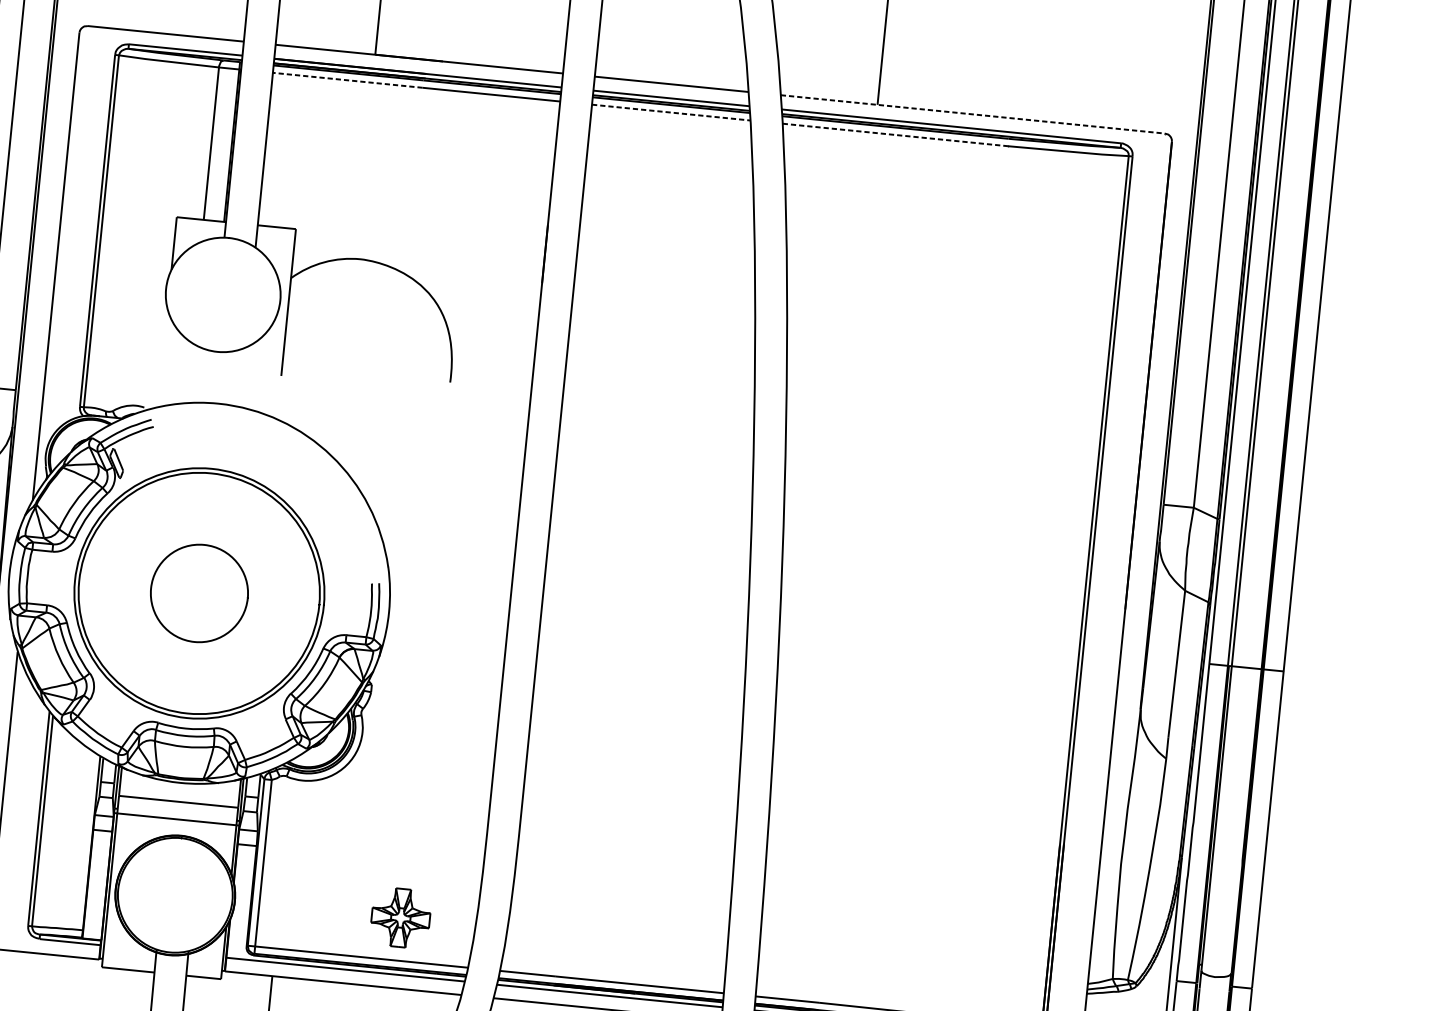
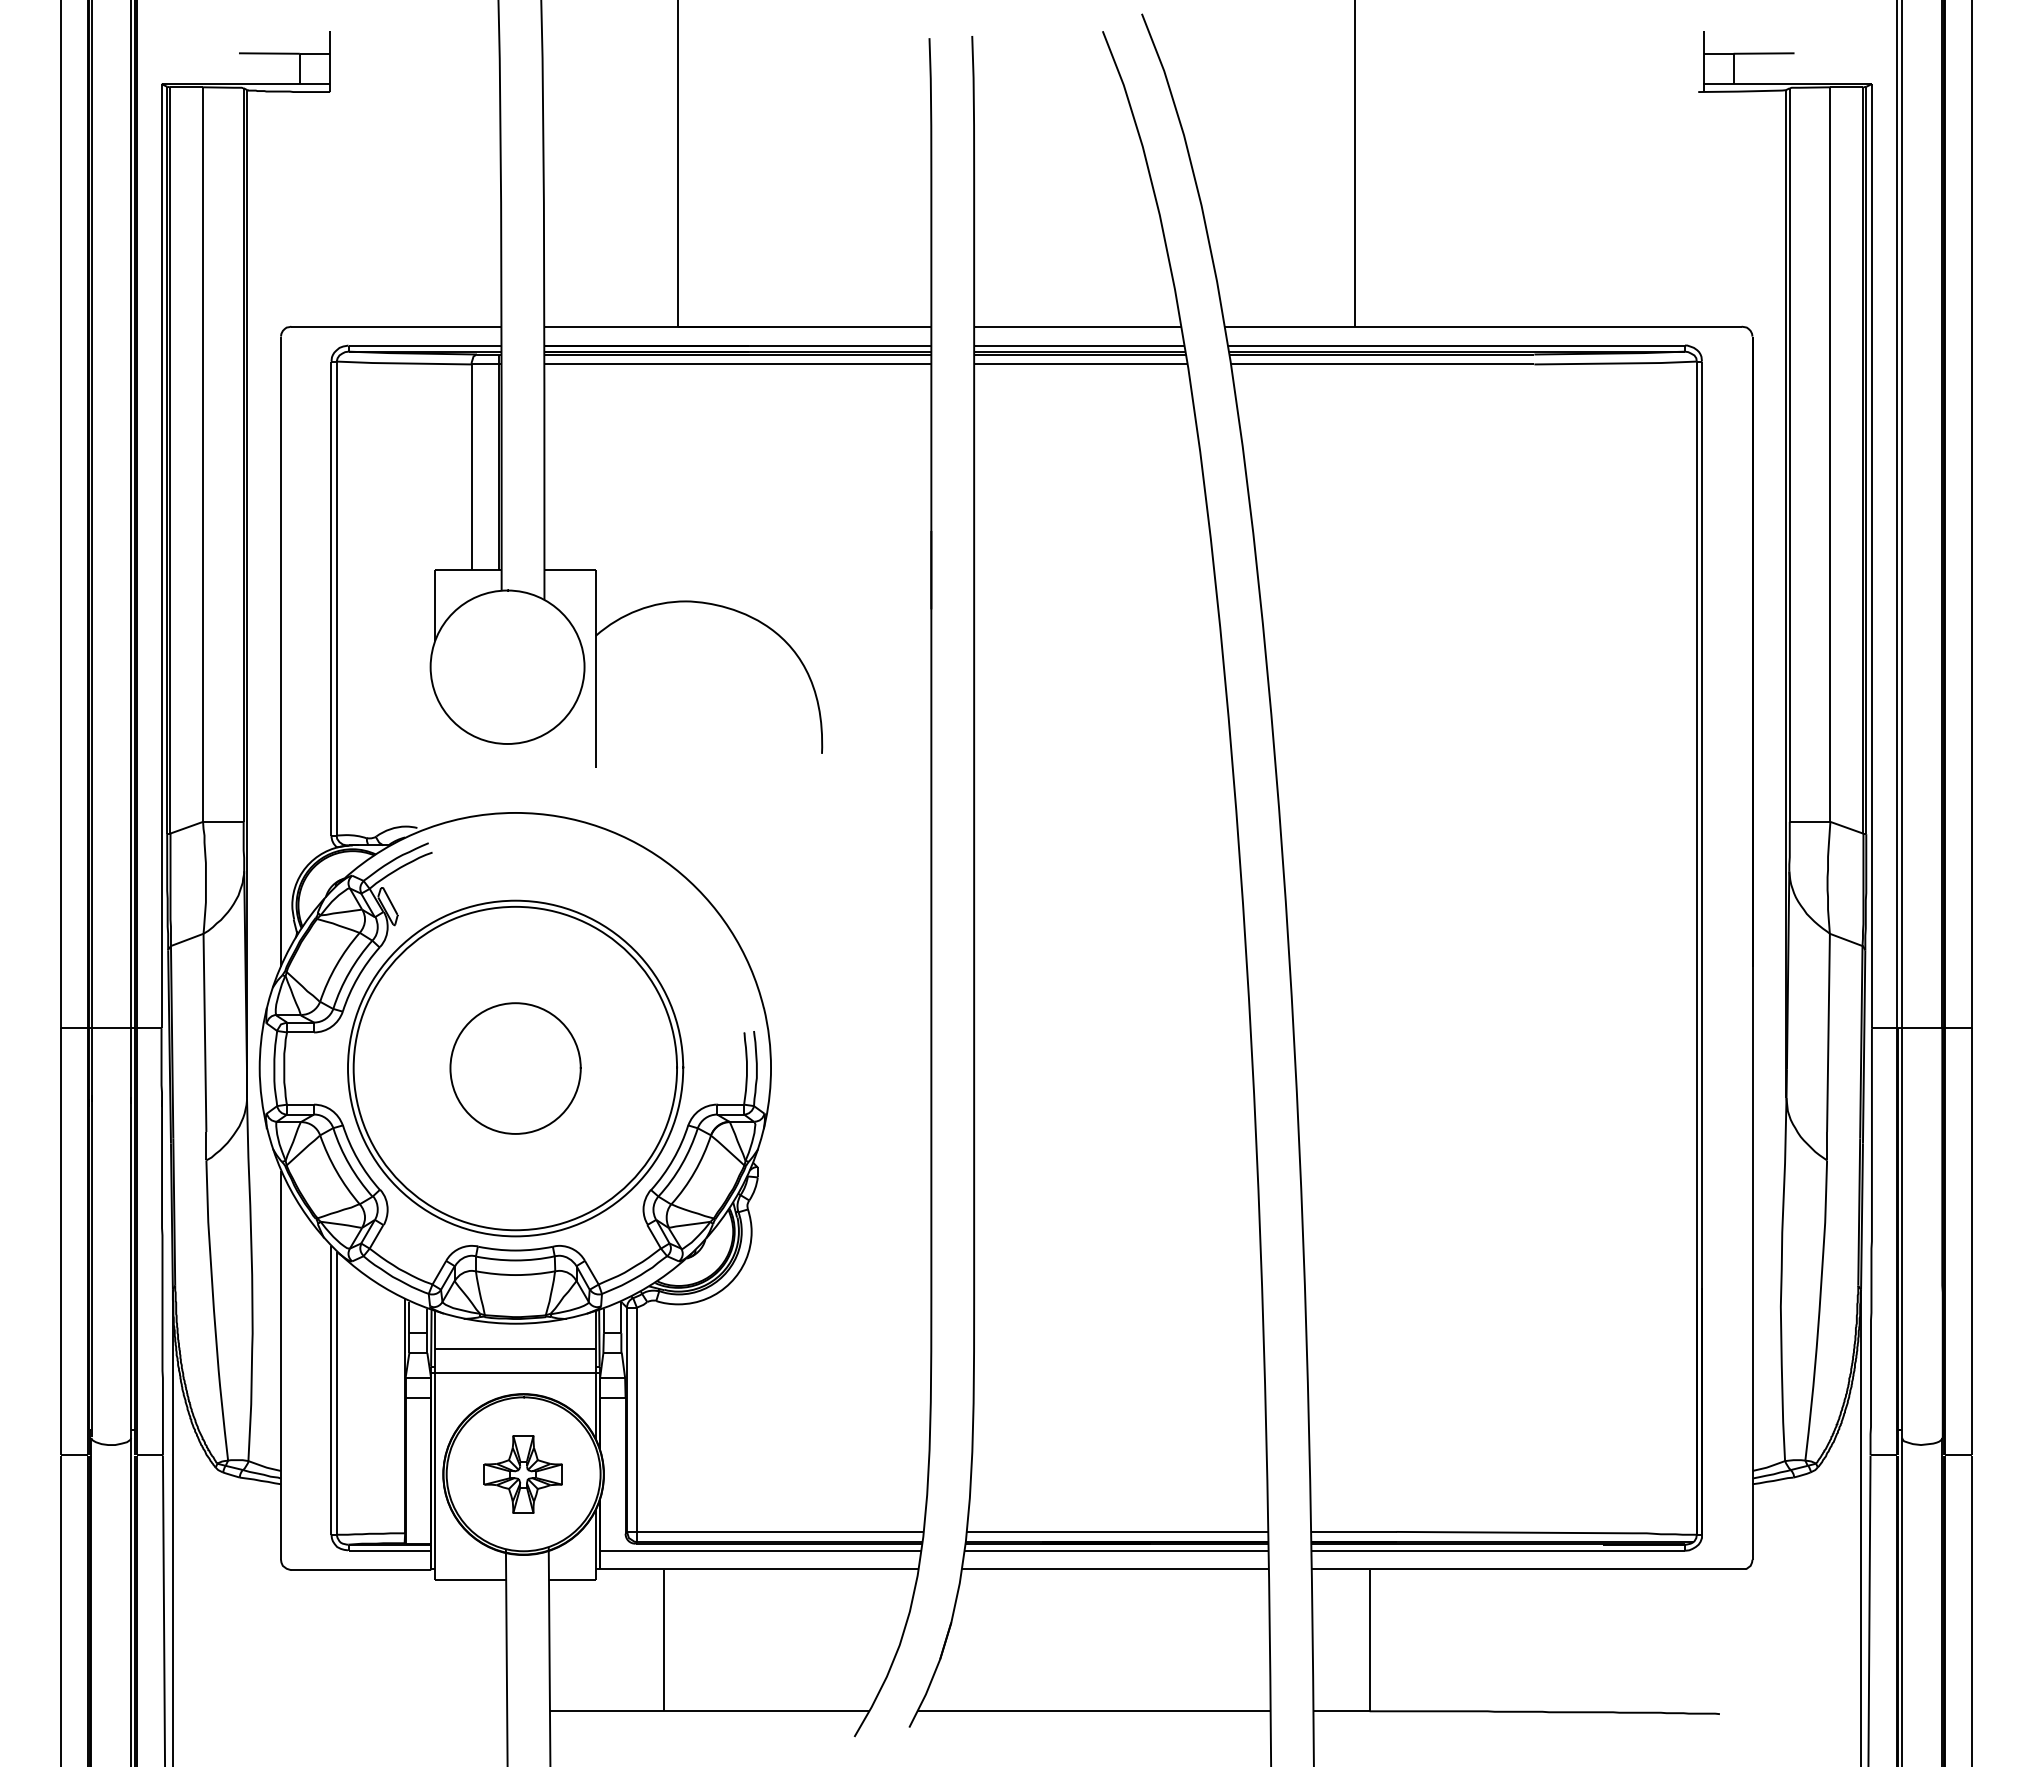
line: (348, 80) -> (645, 364), dashed -> solid
line: (670, 112) -> (1080, 364), dashed -> solid
line: (972, 114) -> (1483, 326), dashed -> solid
line: (895, 135) -> (1383, 364), dashed -> solid
part: (400, 917) -> (522, 1474), moved

